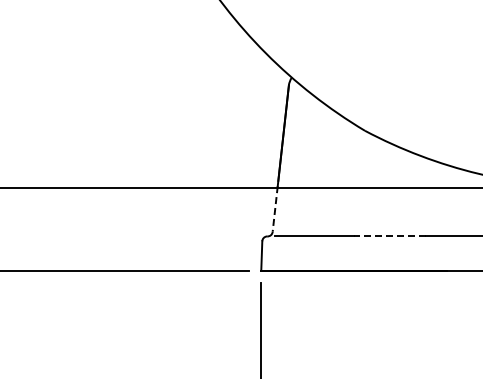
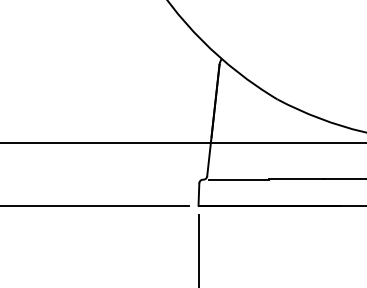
line: (275, 208) -> (209, 158), dashed -> solid
line: (389, 236) -> (296, 179), dashed -> solid

